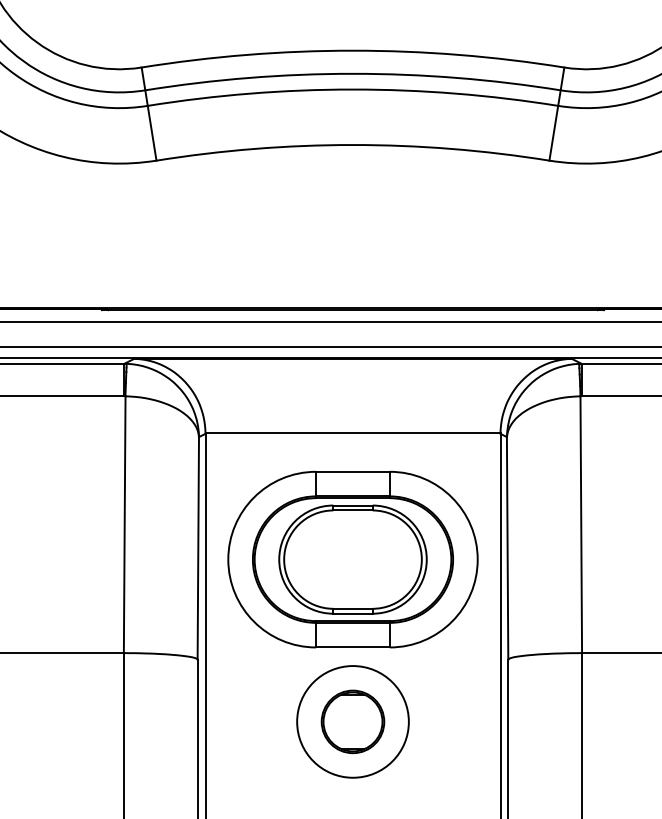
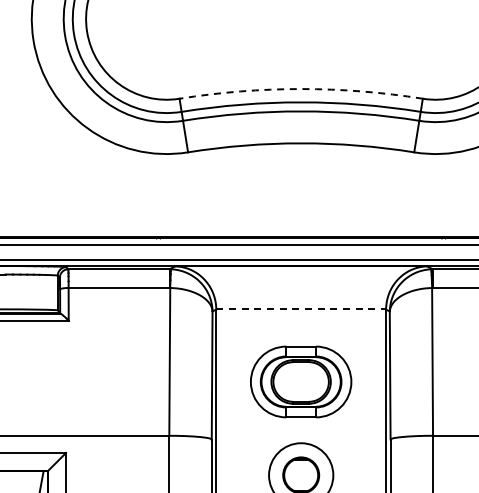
arc: (353, 51) -> (301, 89), solid -> dashed
line: (353, 431) -> (301, 308), solid -> dashed
part: (351, 558) -> (300, 381), size x0.7

